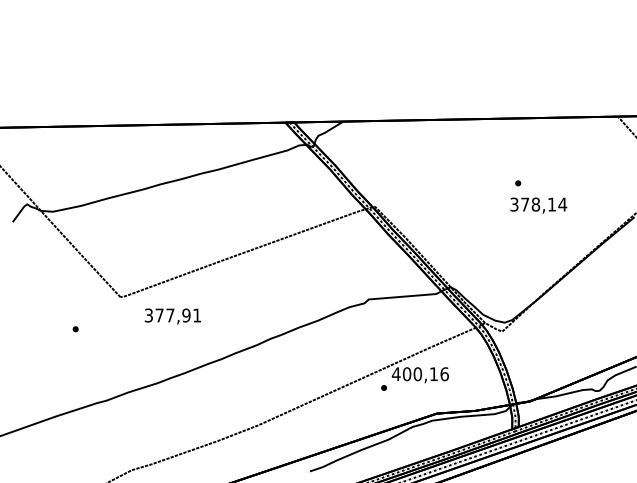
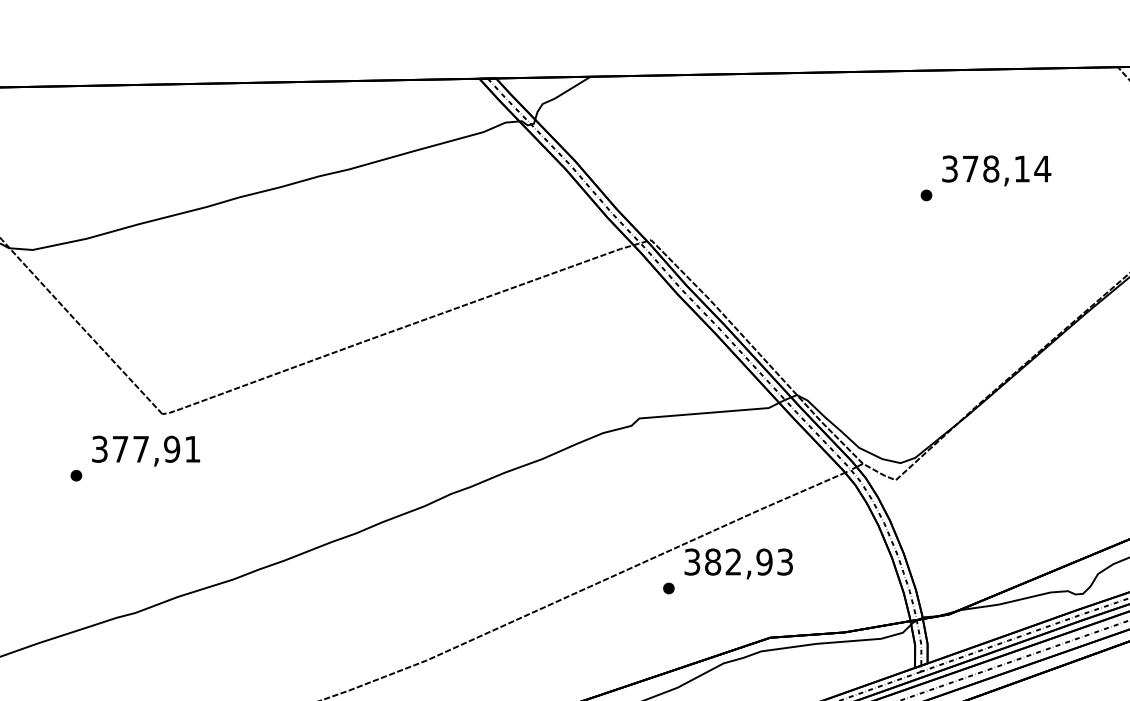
text: (538, 205) -> (996, 170), moved
text: (172, 316) -> (145, 451), moved
text: (419, 374) -> (736, 562), 400,16 -> 382,93

